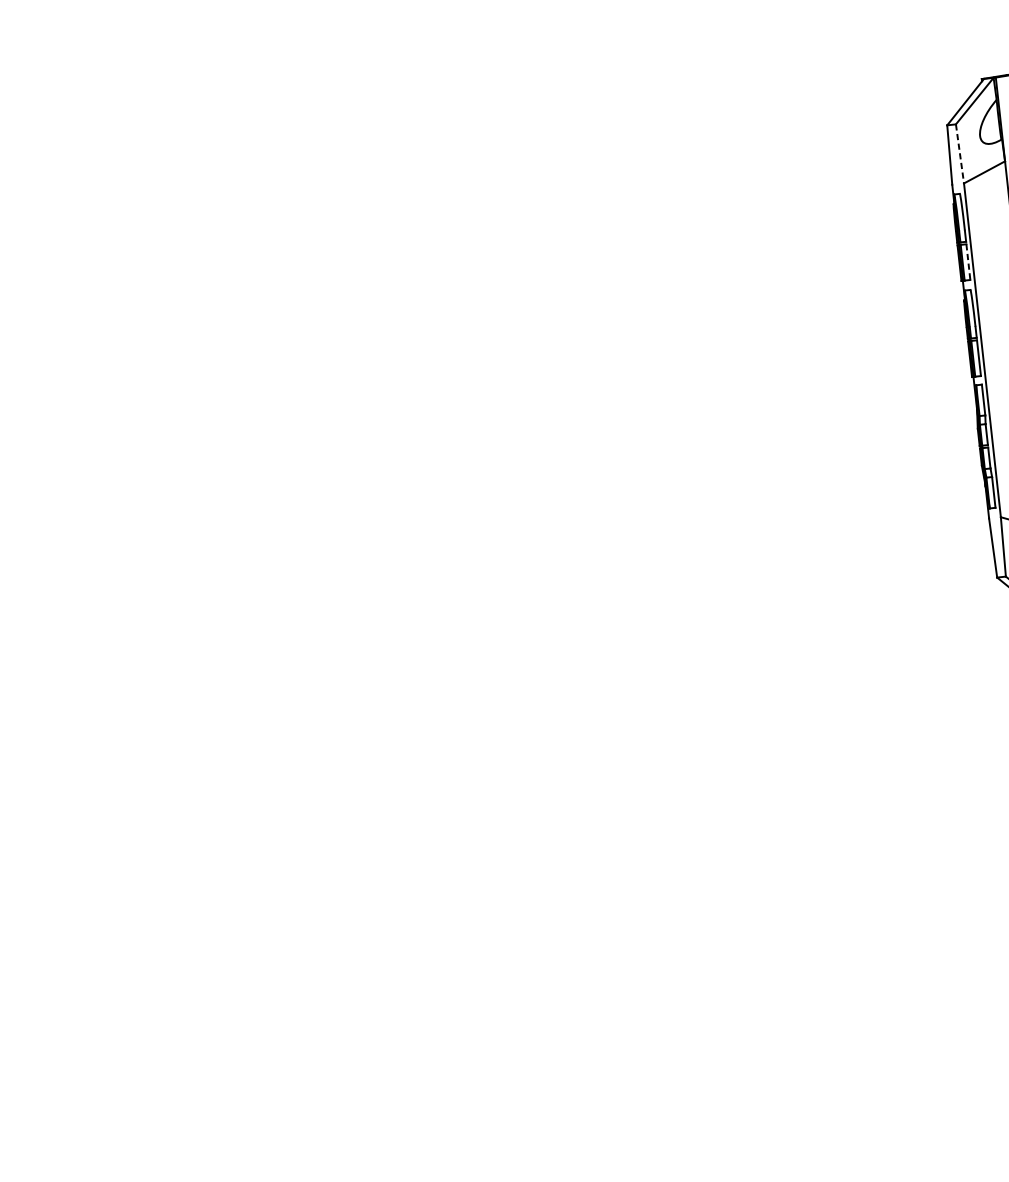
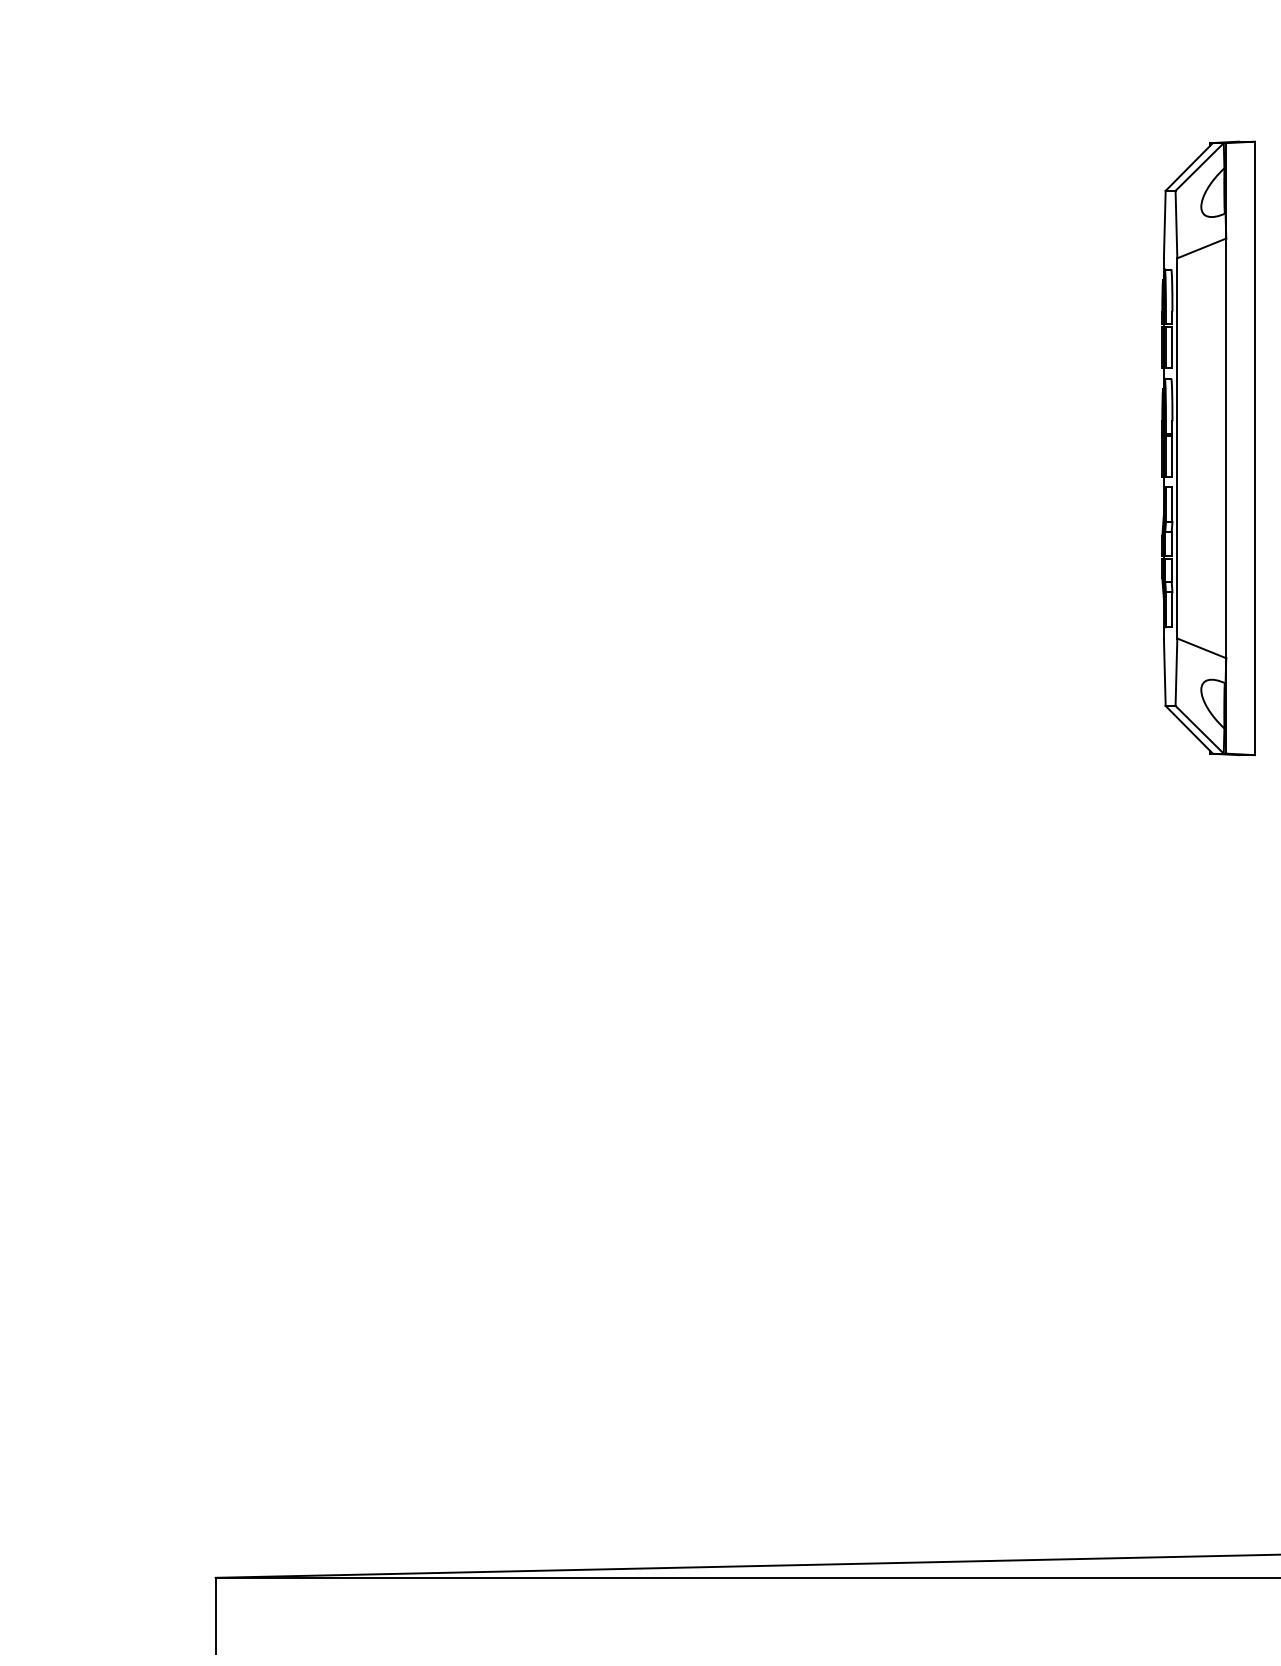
line: (960, 153) -> (1176, 224), dashed -> solid
line: (968, 262) -> (1172, 347), dashed -> solid

